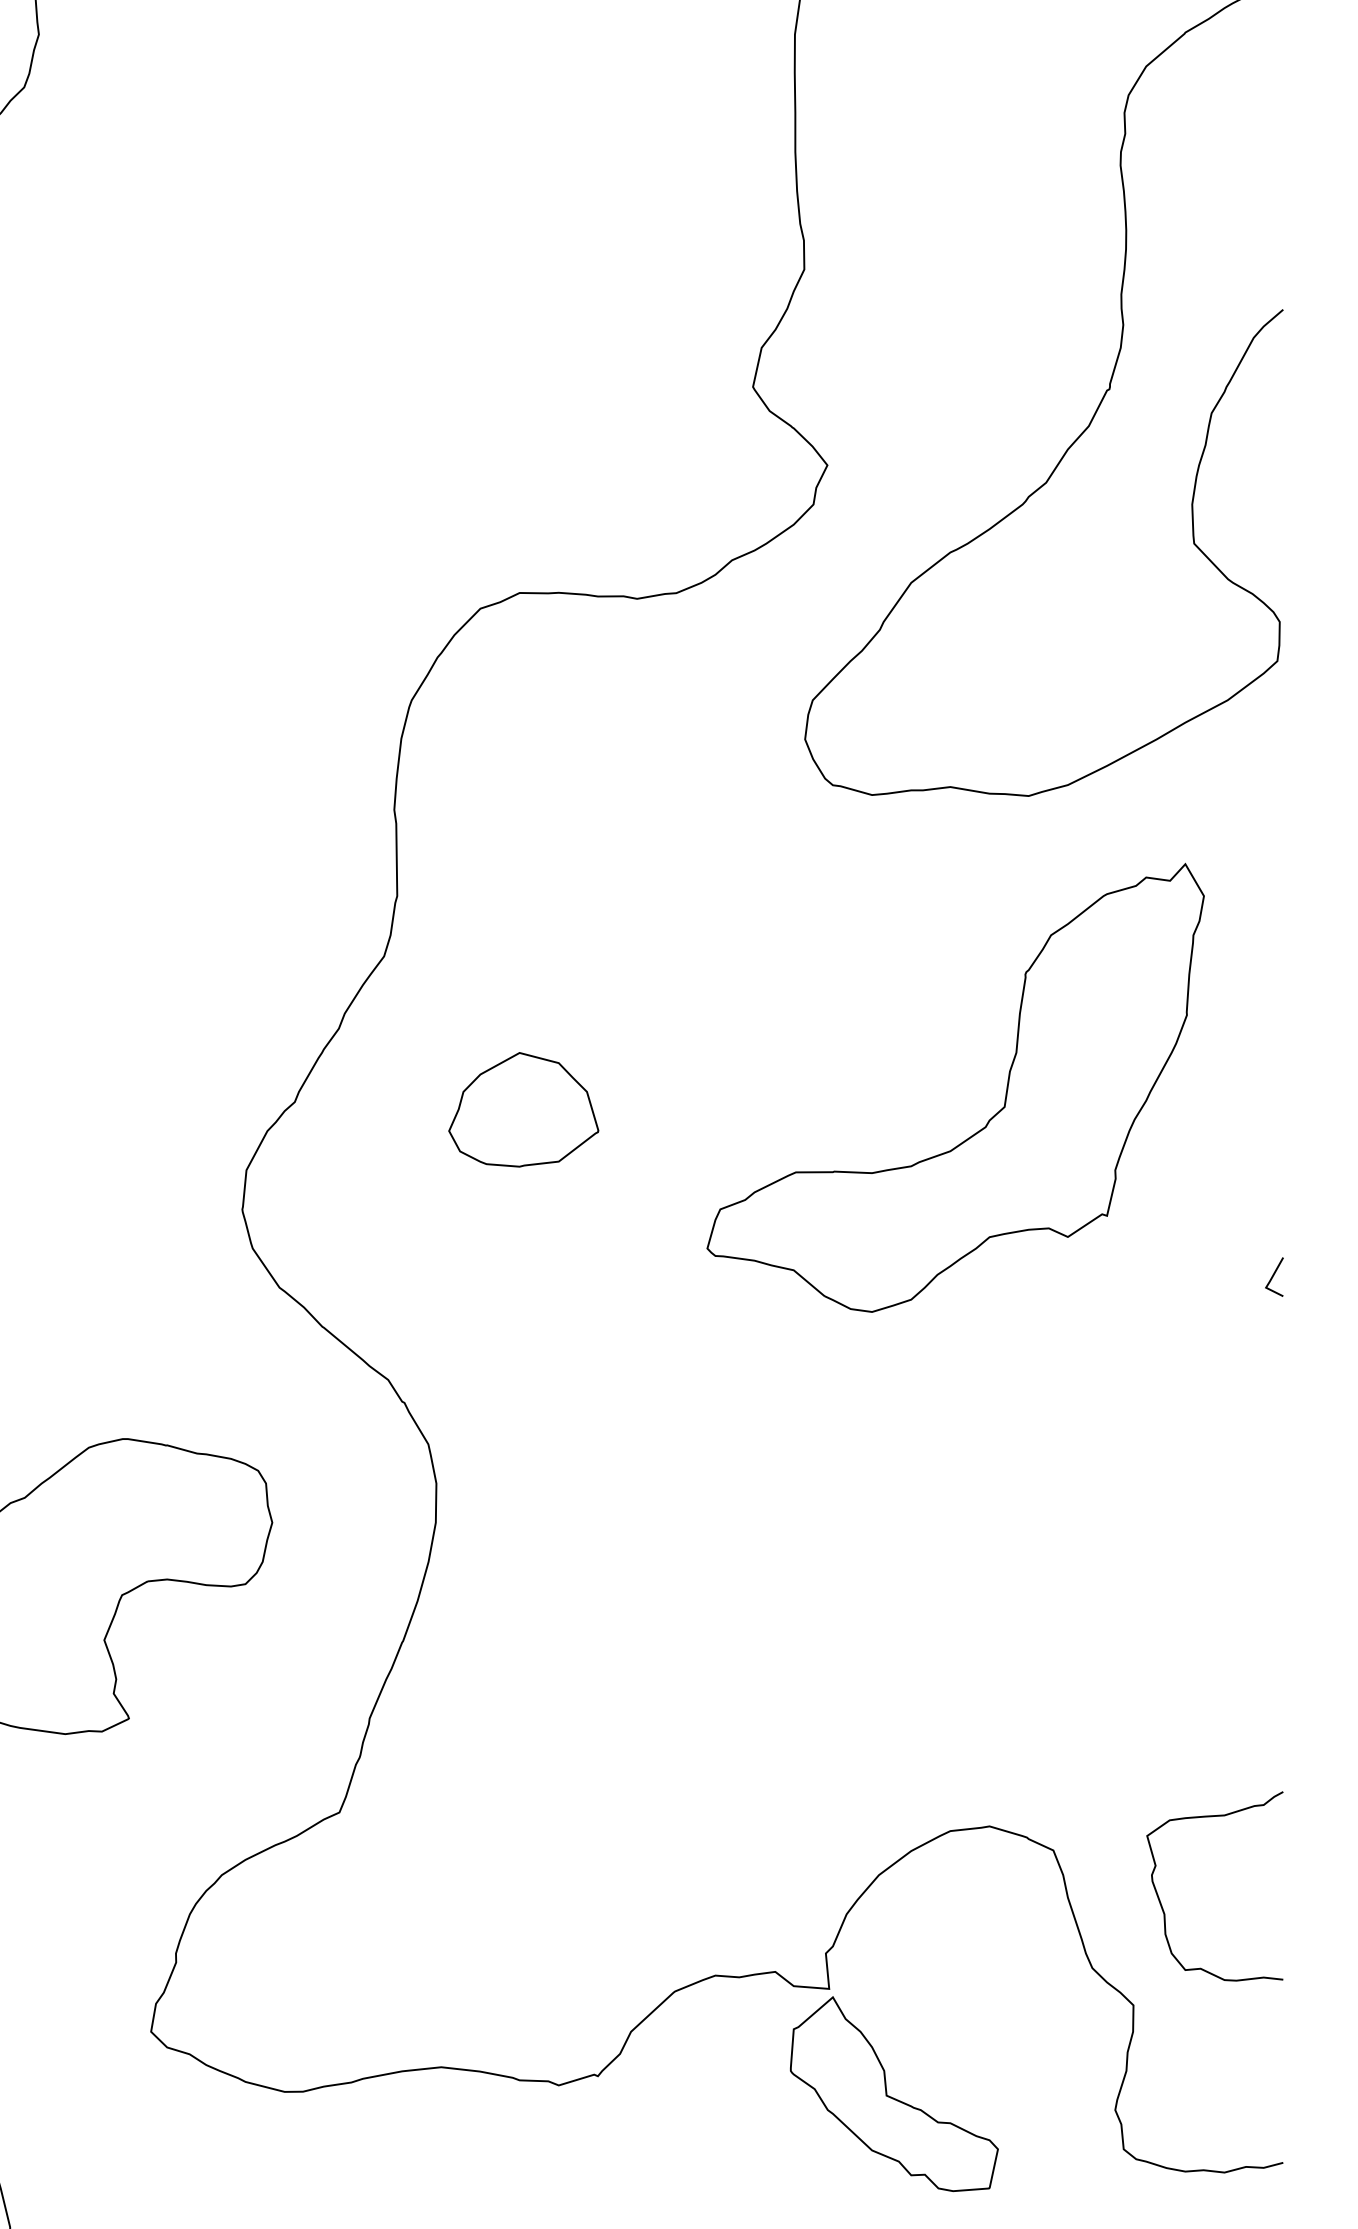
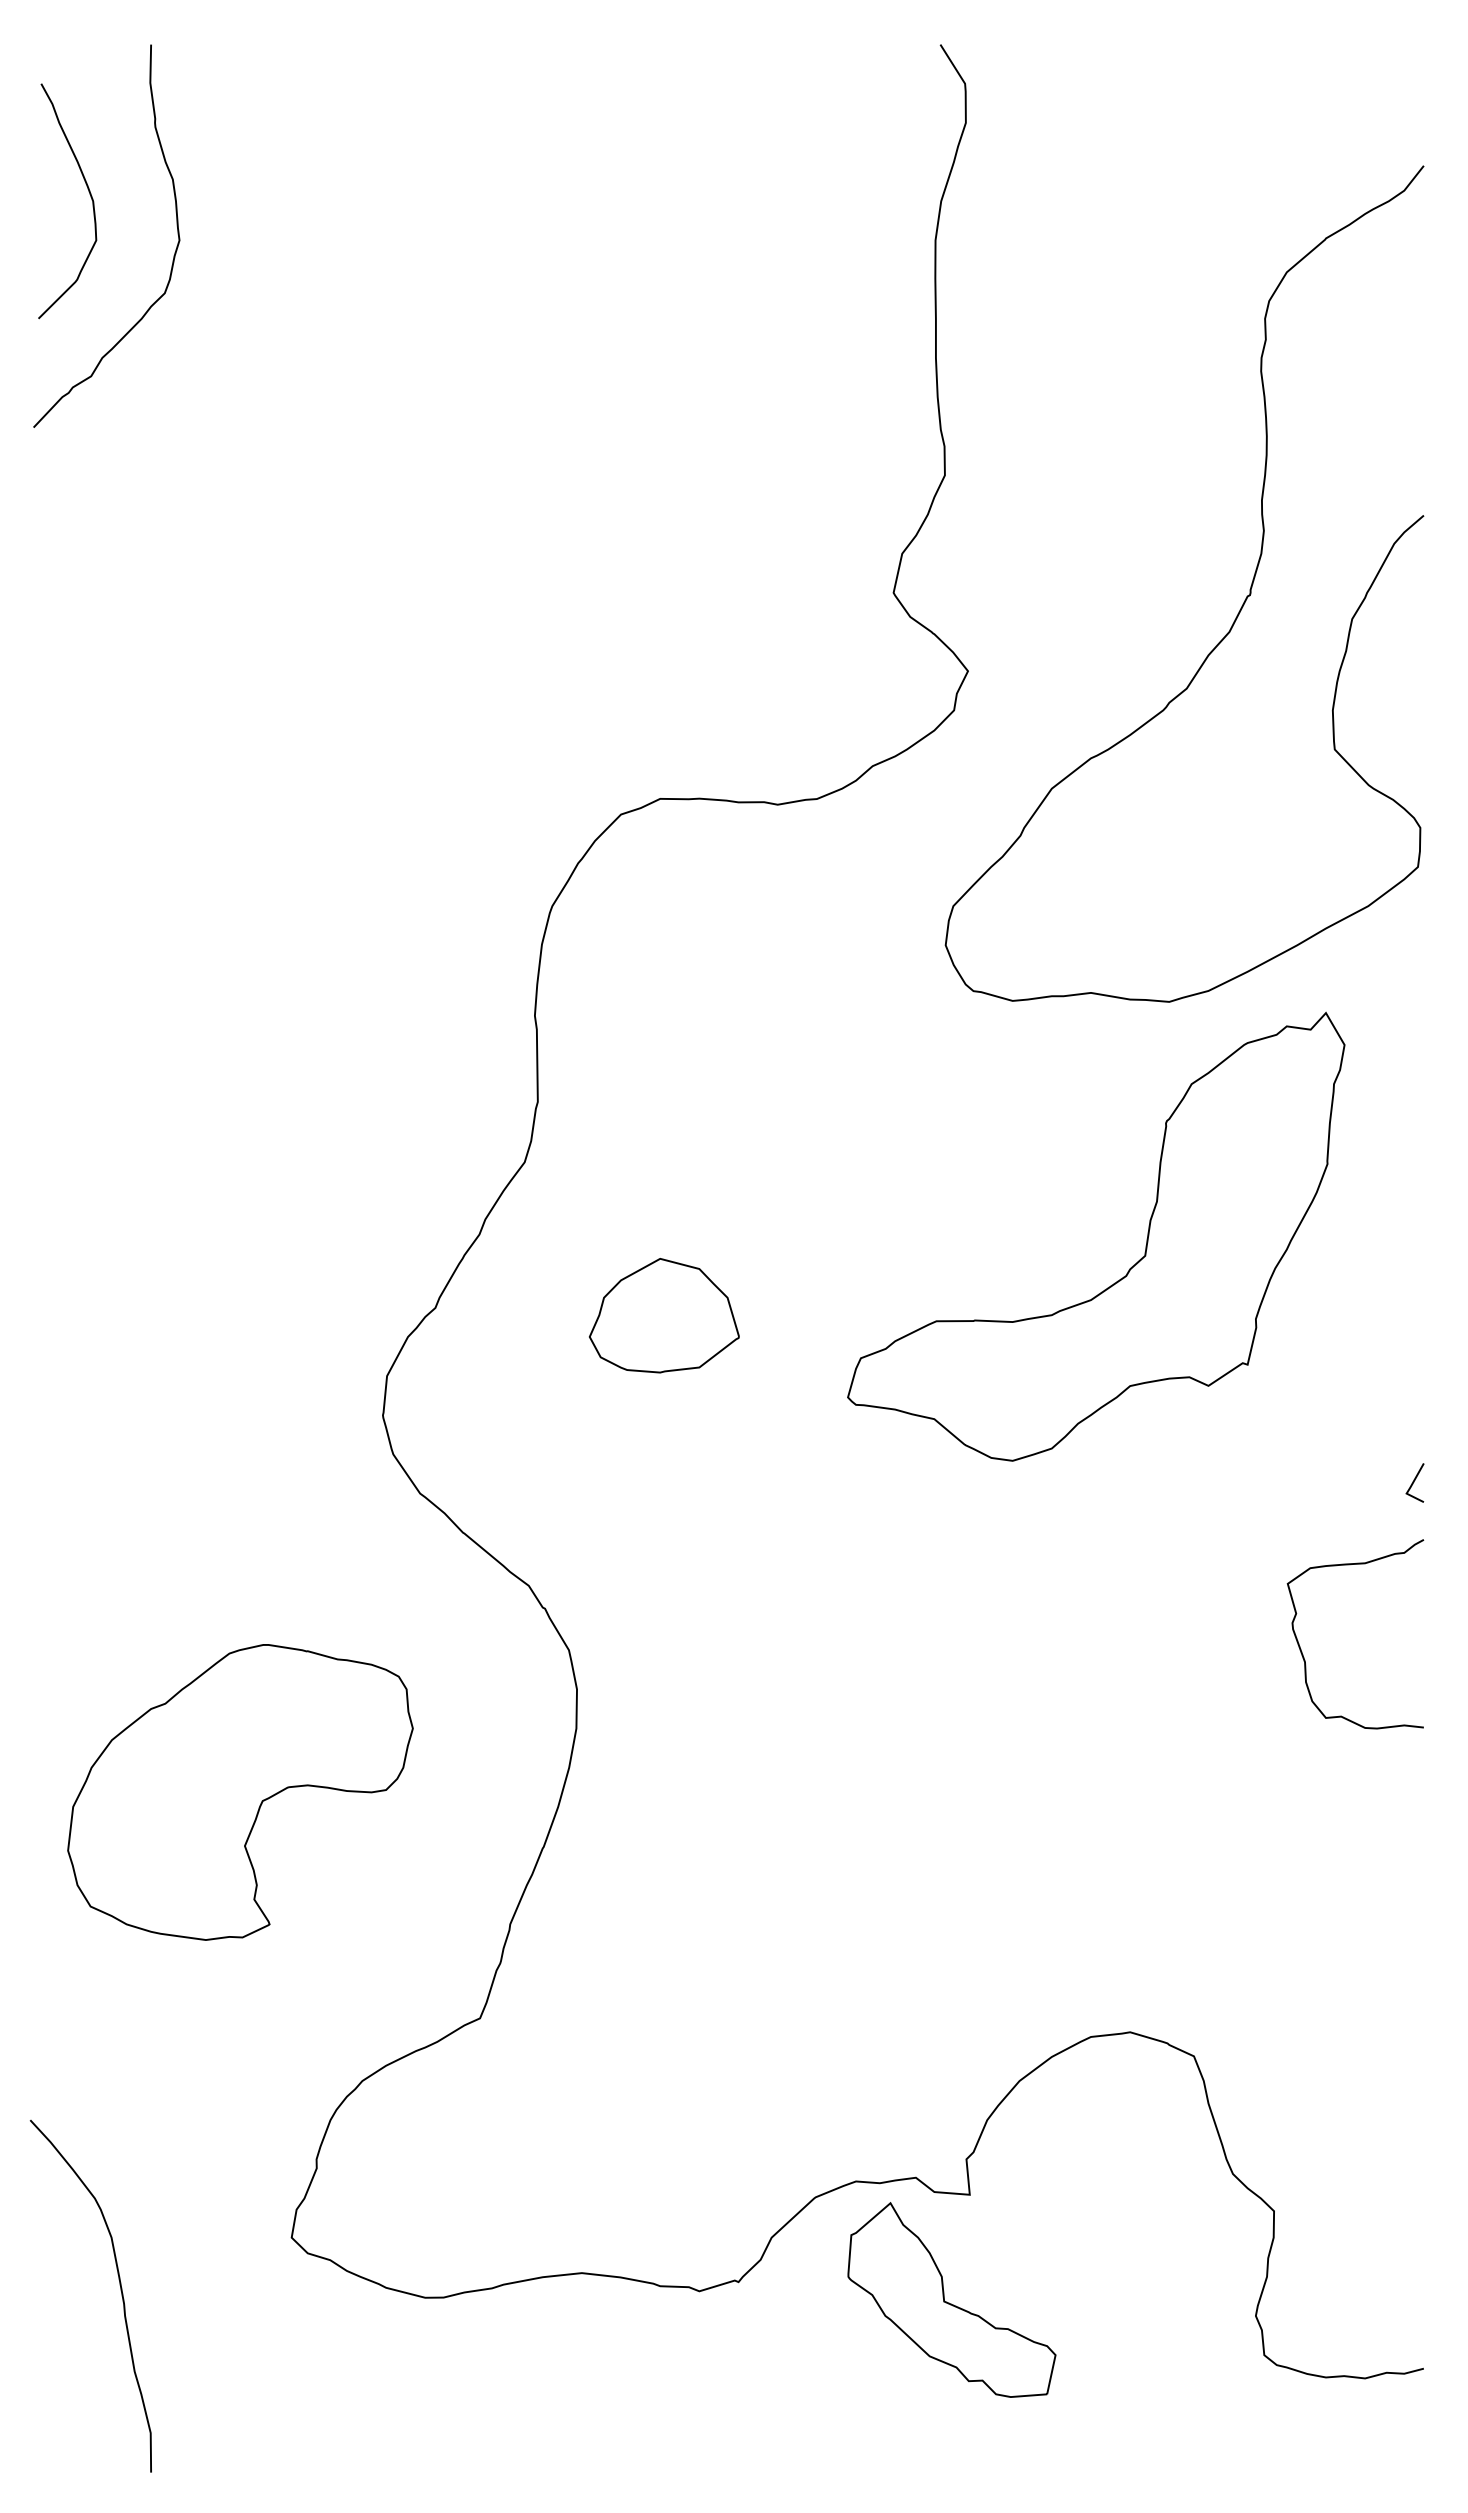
part: (988, 1119) -> (1129, 1268), moved
curve: (1161, 1903) -> (1302, 1651), moved
part: (893, 2093) -> (951, 2299), moved

